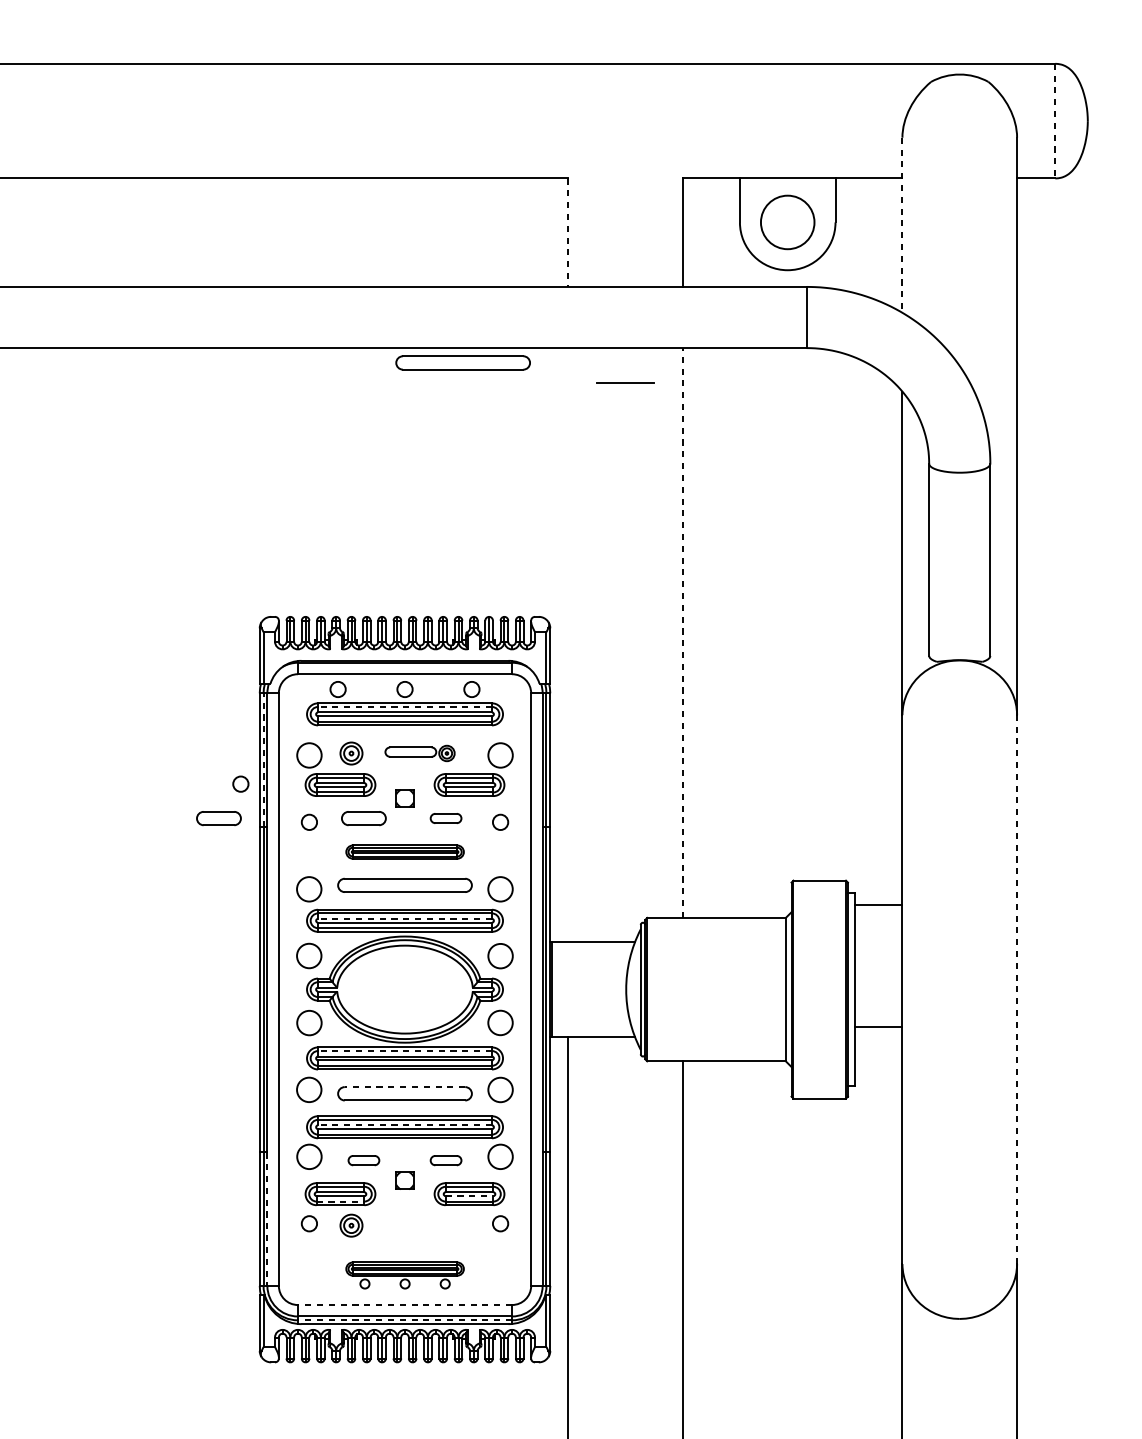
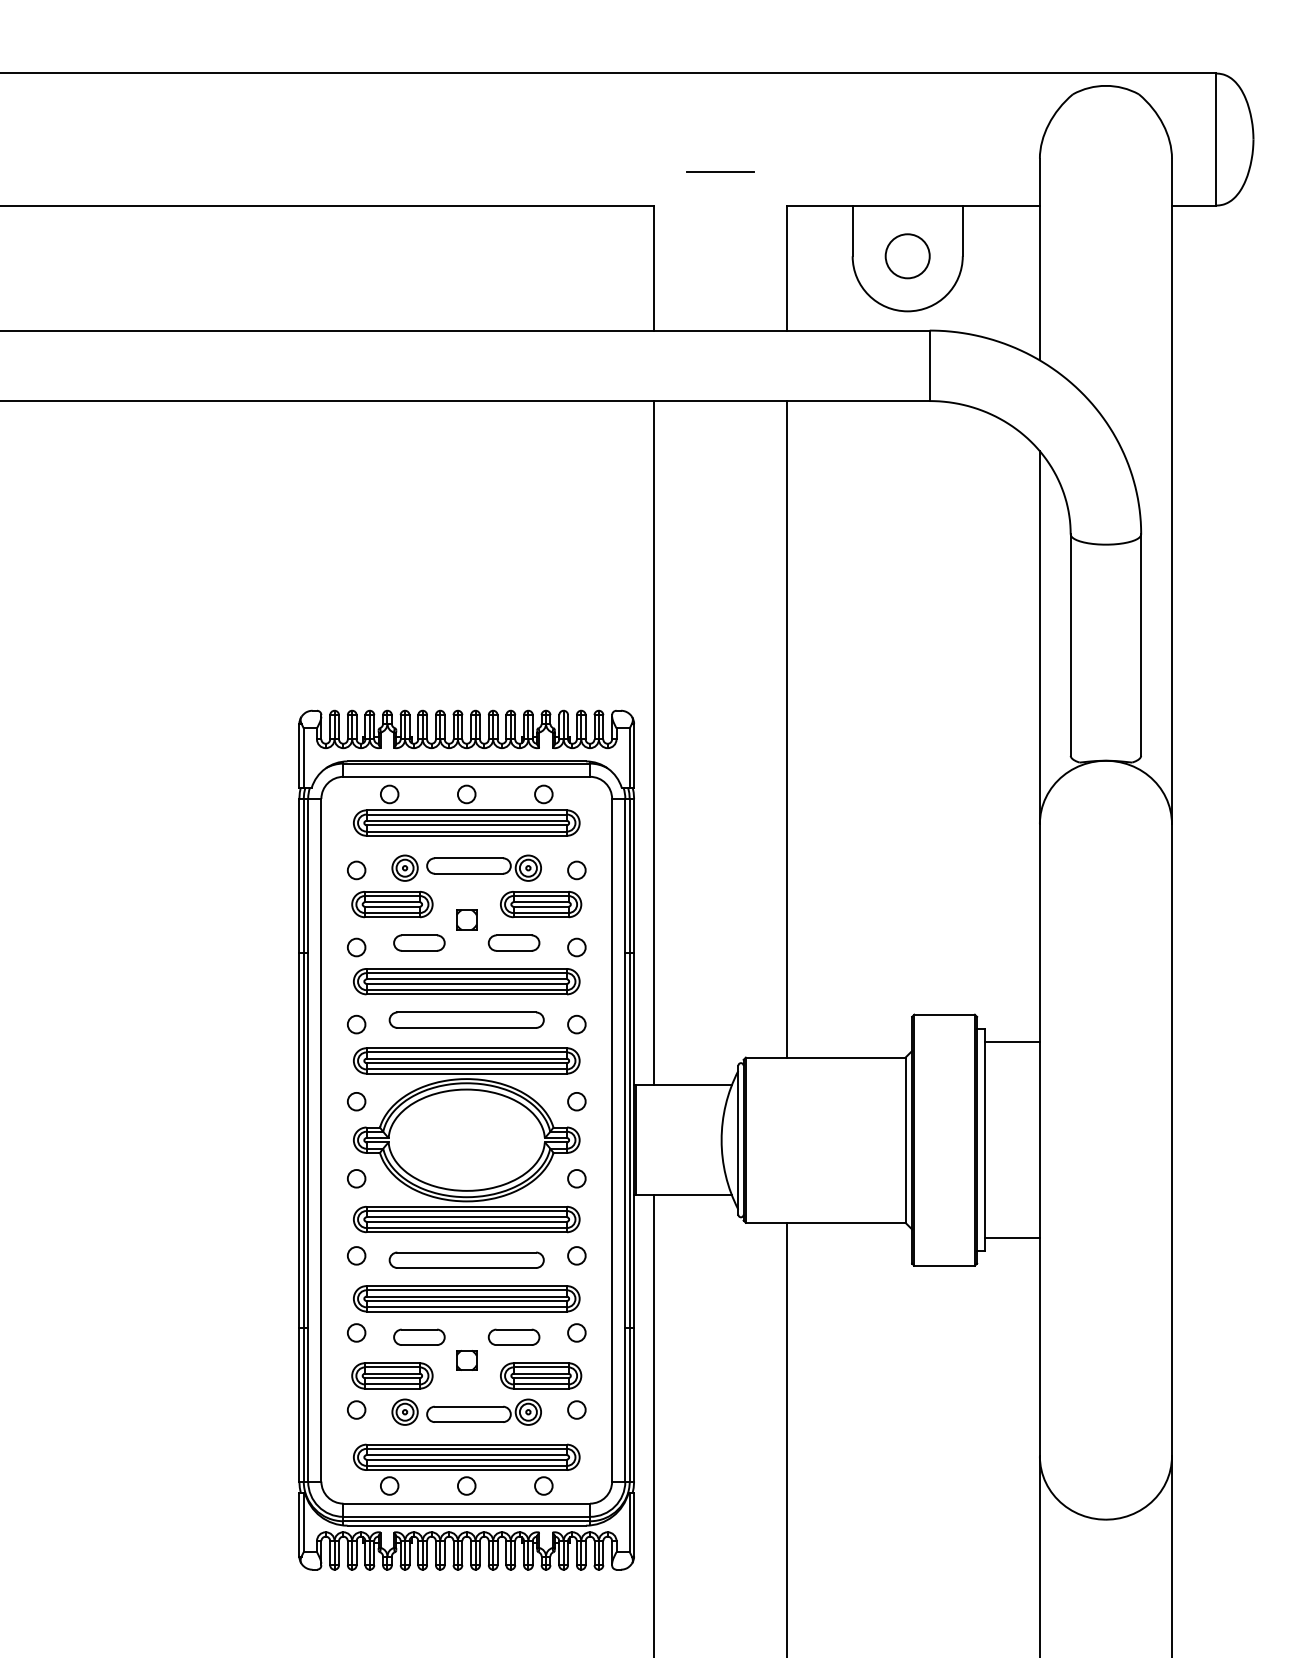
line: (1055, 121) -> (1216, 140), dashed -> solid
circle: (787, 222) -> (907, 256), size x0.71
line: (902, 225) -> (1039, 259), dashed -> solid
line: (567, 233) -> (654, 268), dashed -> solid
part: (462, 362) -> (533, 417), removed
line: (625, 382) -> (720, 171), moved
line: (682, 632) -> (786, 728), dashed -> solid
line: (567, 645) -> (654, 743), added
line: (404, 706) -> (466, 814), dashed -> solid
part: (419, 752) -> (483, 867), size x1.43
circle: (309, 755) -> (356, 870), size x0.62
circle: (500, 755) -> (576, 870), size x0.62
line: (263, 759) -> (303, 875), dashed -> solid
circle: (240, 784) -> (277, 903), removed
part: (219, 818) -> (252, 942), removed
part: (445, 818) -> (513, 942), size x1.43
part: (404, 851) -> (466, 981), size x1.67
circle: (309, 889) -> (356, 1024), size x0.62
circle: (500, 889) -> (576, 1024), size x0.62
line: (404, 918) -> (466, 1058), dashed -> solid
circle: (309, 956) -> (356, 1101), size x0.62
circle: (500, 956) -> (576, 1101), size x0.62
line: (1017, 988) -> (1172, 1139), dashed -> solid
circle: (309, 1022) -> (356, 1178), size x0.62
circle: (500, 1022) -> (576, 1178), size x0.62
line: (877, 1027) -> (1011, 1238), moved
line: (404, 1051) -> (466, 1211), dashed -> solid
line: (404, 1087) -> (466, 1252), dashed -> solid
circle: (309, 1089) -> (356, 1255), size x0.62
circle: (500, 1089) -> (576, 1255), size x0.62
line: (404, 1125) -> (466, 1296), dashed -> solid
circle: (309, 1156) -> (356, 1332), size x0.62
circle: (500, 1156) -> (576, 1332), size x0.62
part: (364, 1159) -> (419, 1336), size x1.43
part: (445, 1159) -> (513, 1336), size x1.43
line: (469, 1196) -> (541, 1378), dashed -> solid
line: (340, 1201) -> (392, 1384), dashed -> solid
line: (267, 1218) -> (308, 1404), dashed -> solid
part: (419, 1225) -> (483, 1411), added
part: (404, 1275) -> (466, 1469), size x1.67
line: (404, 1304) -> (466, 1503), dashed -> solid
line: (404, 1320) -> (466, 1521), dashed -> solid

